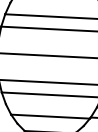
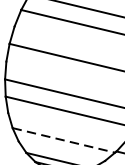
line: (51, 116) -> (65, 140), solid -> dashed

